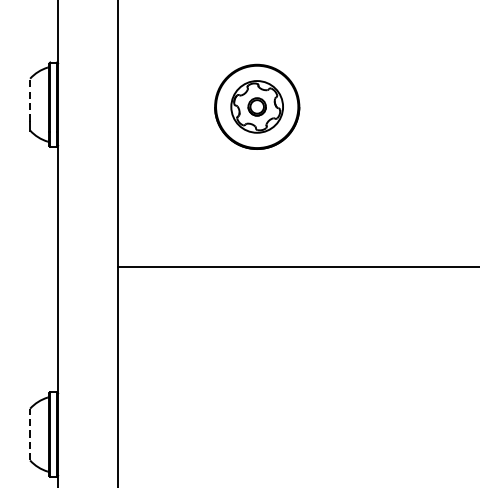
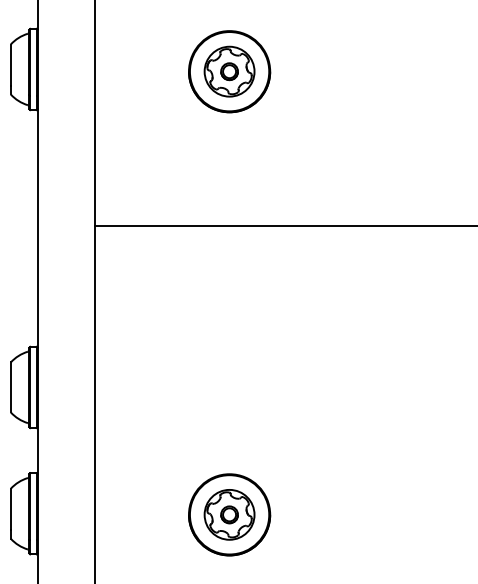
line: (29, 100) -> (10, 65), dashed -> solid
line: (29, 434) -> (10, 387), dashed -> solid

